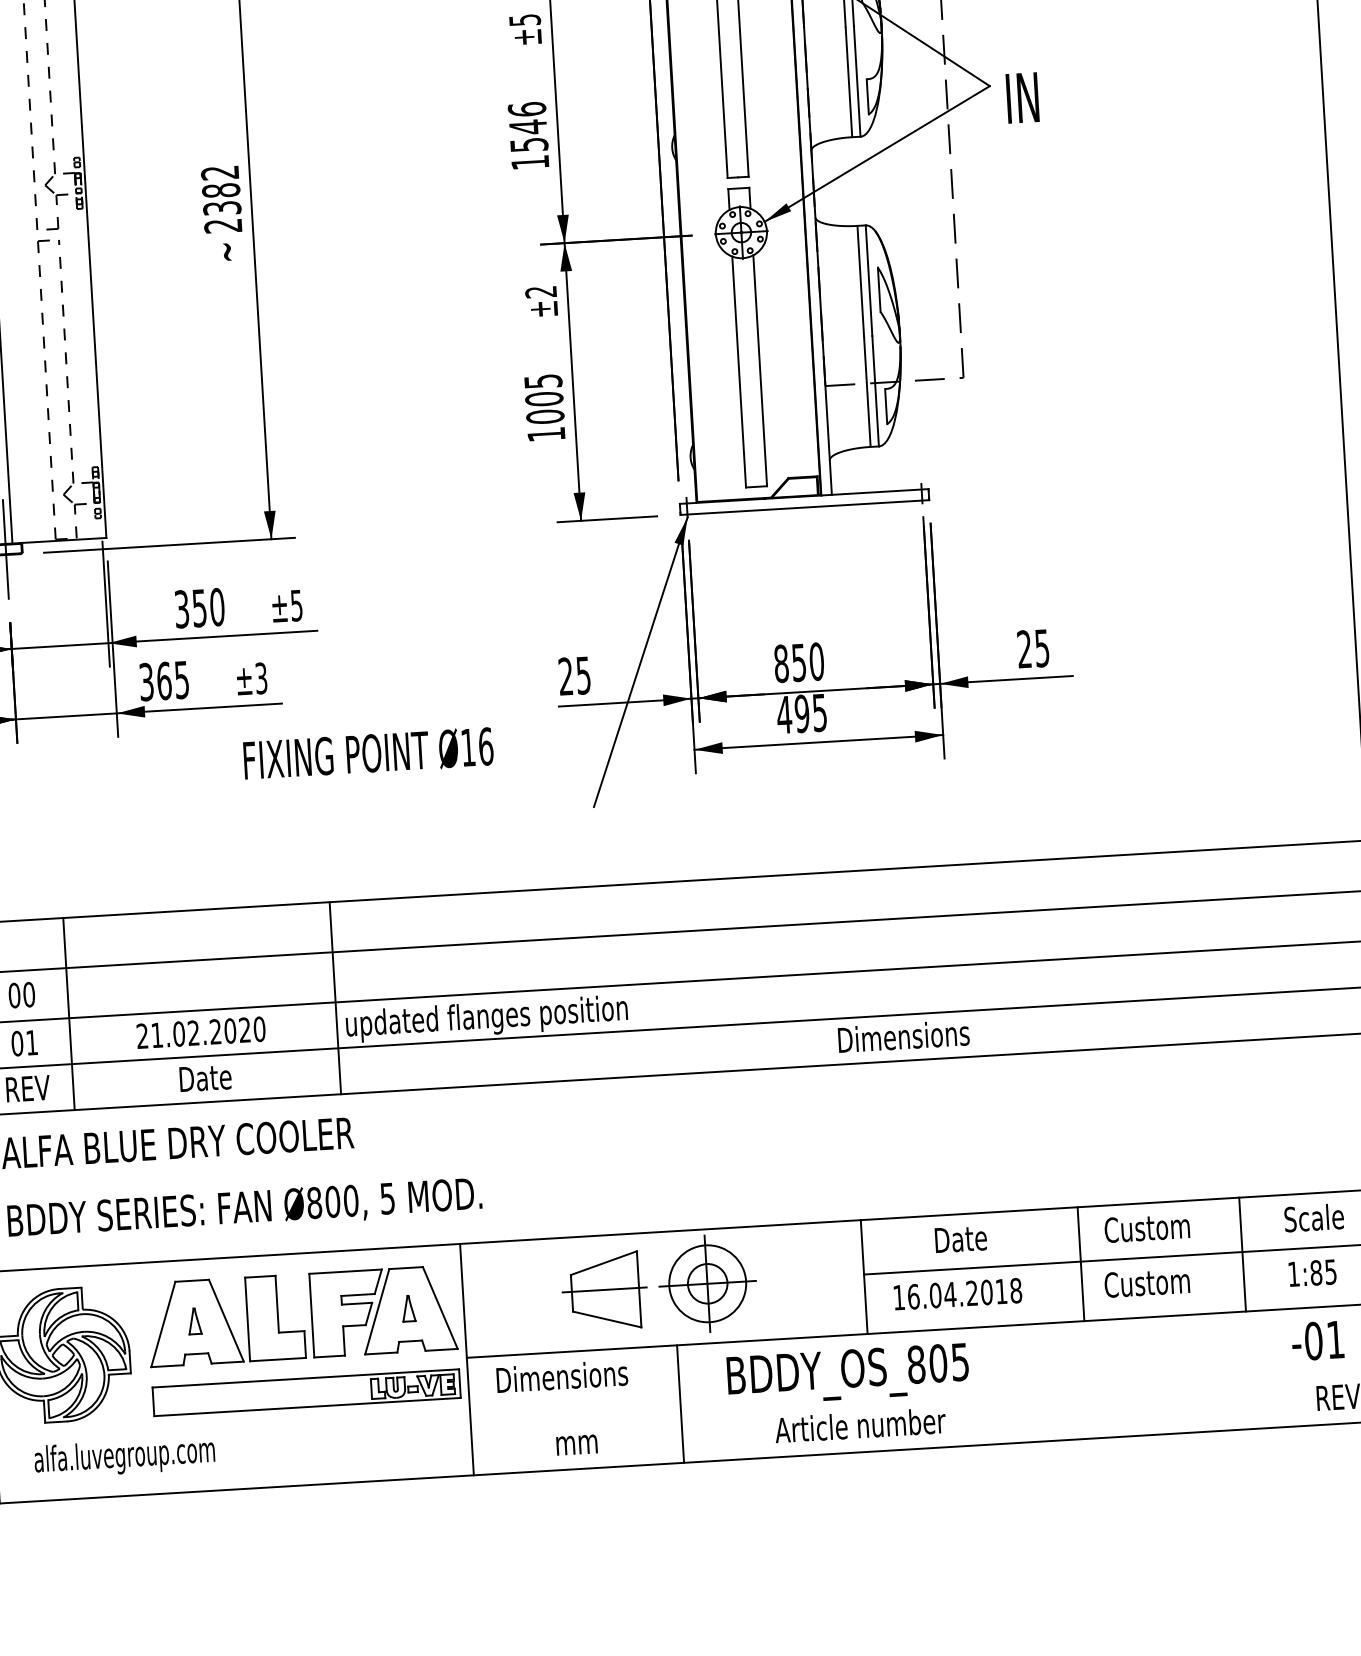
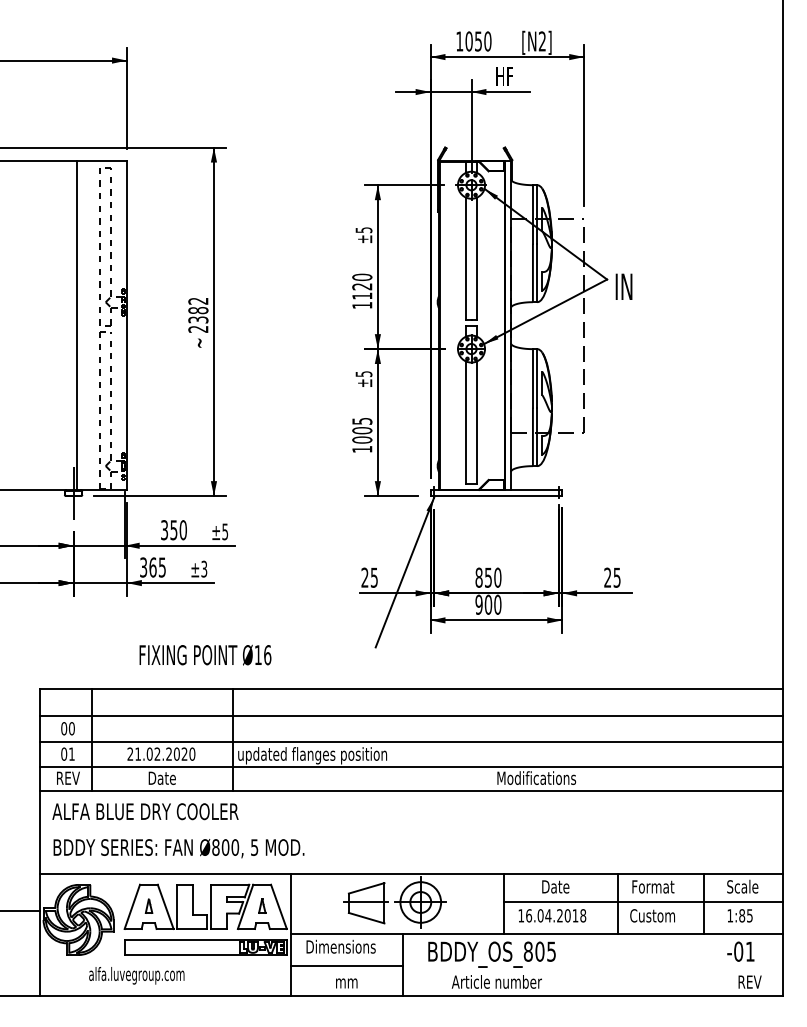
text: (528, 126) -> (362, 286), 1546 -> 1120
text: (540, 292) -> (363, 374), ±2 -> ±5
text: (802, 713) -> (488, 604), 495 -> 900
text: (368, 752) -> (205, 654), moved
text: (914, 1034) -> (537, 777), Dimensions -> Modifications
text: (1147, 1227) -> (654, 886), Custom -> Format
line: (574, 1411) -> (346, 965), added
text: (124, 1456) -> (136, 975), moved

